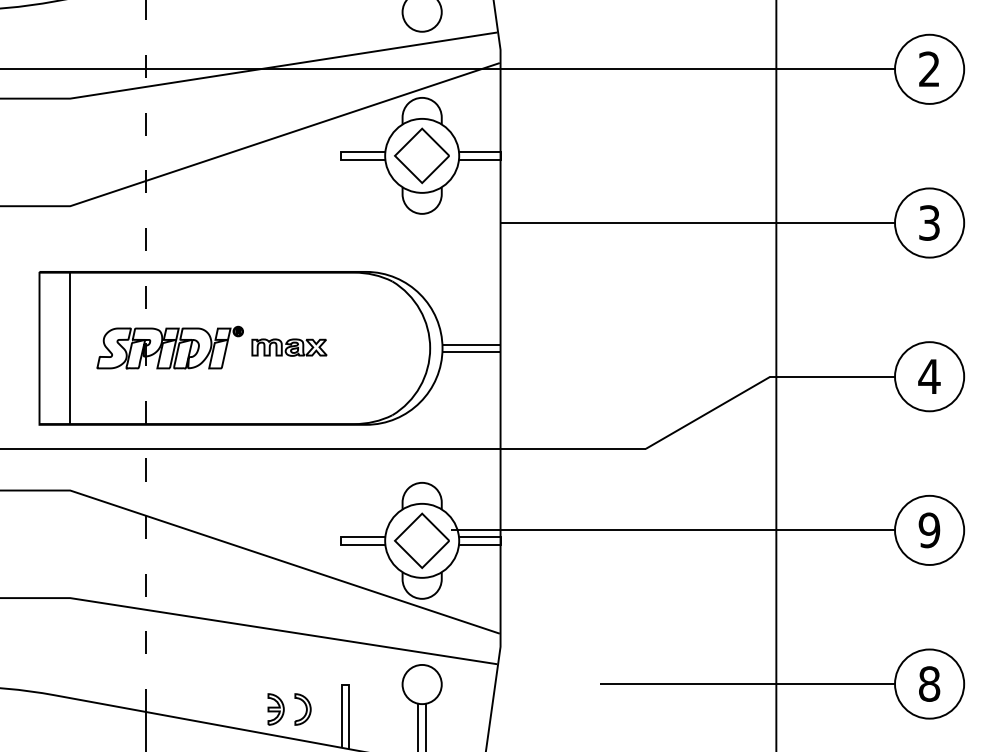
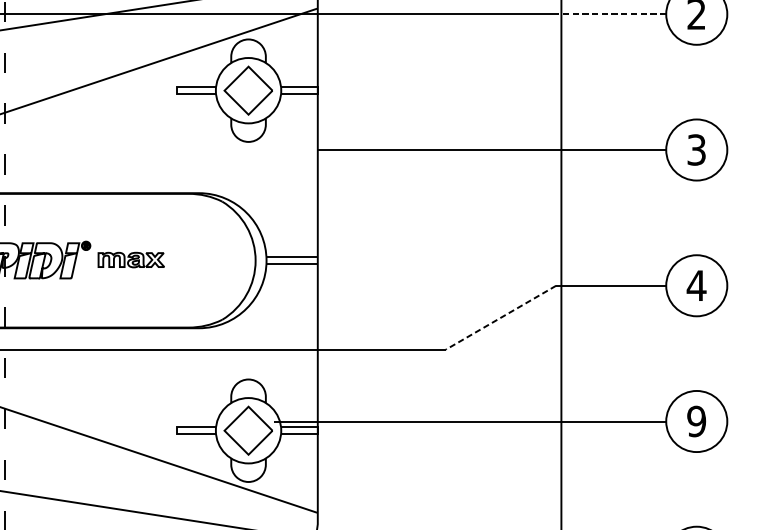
line: (832, 69) -> (611, 14), solid -> dashed
line: (707, 413) -> (500, 318), solid -> dashed

